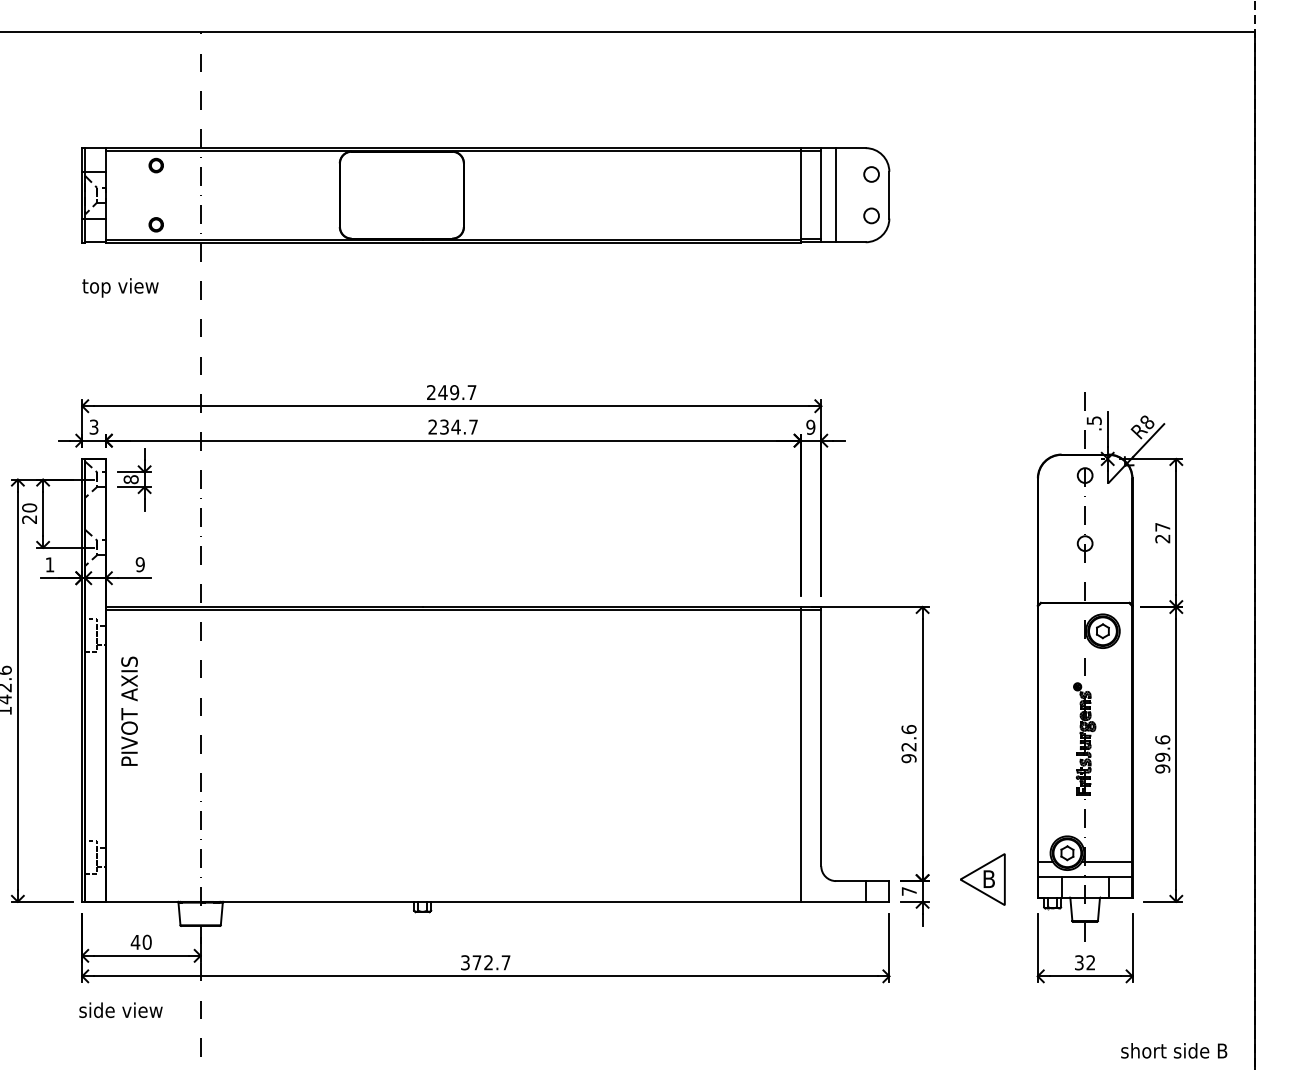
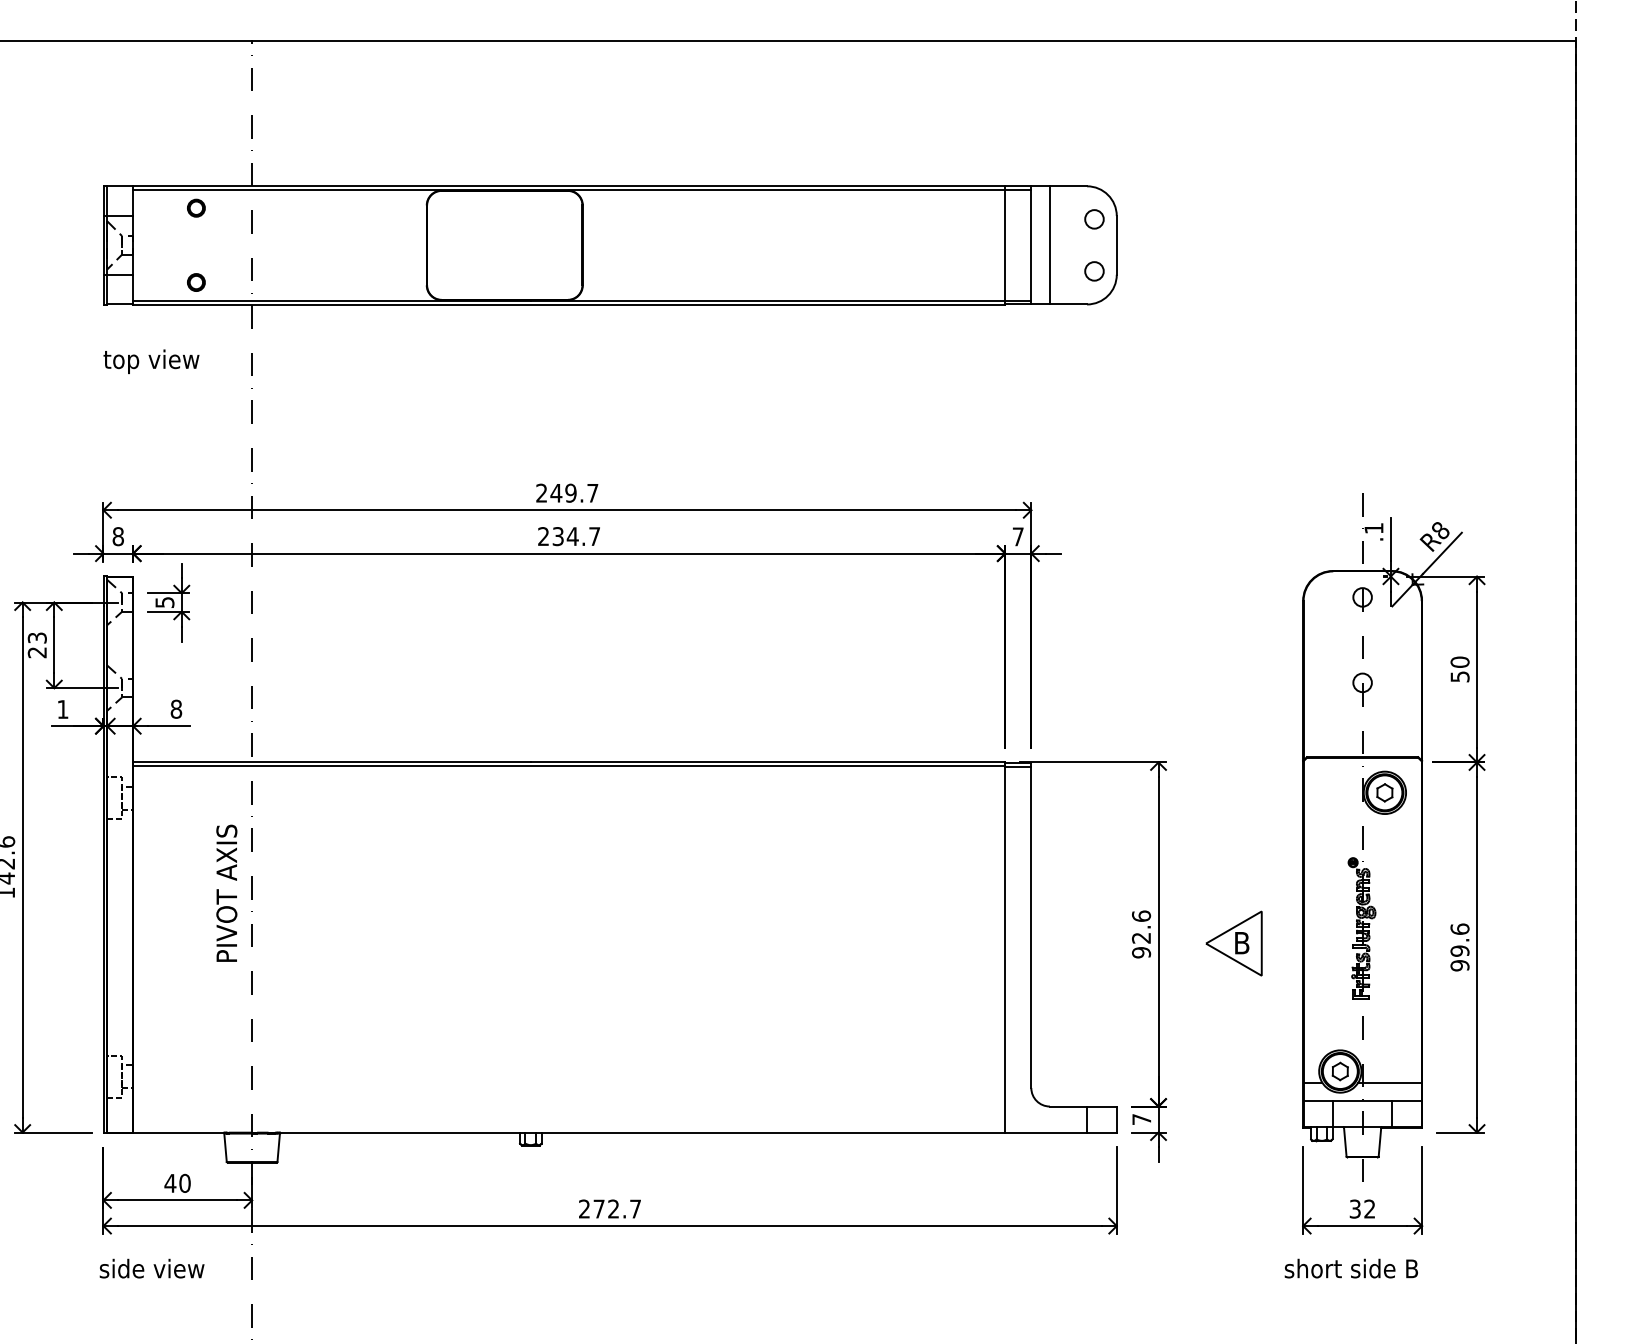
text: (1093, 420) -> (1373, 528), .5 -> .1
text: (93, 427) -> (117, 536), 3 -> 8
text: (810, 427) -> (1017, 536), 9 -> 7
text: (130, 479) -> (164, 602), 8 -> 5
text: (28, 507) -> (36, 637), 20 -> 23
text: (1162, 533) -> (1459, 669), 27 -> 50
text: (140, 564) -> (176, 708), 9 -> 8
text: (129, 710) -> (226, 892), moved
part: (982, 879) -> (1233, 943), moved
text: (465, 963) -> (584, 1209), 372.7 -> 272.7
text: (1173, 1050) -> (1350, 1268), moved

